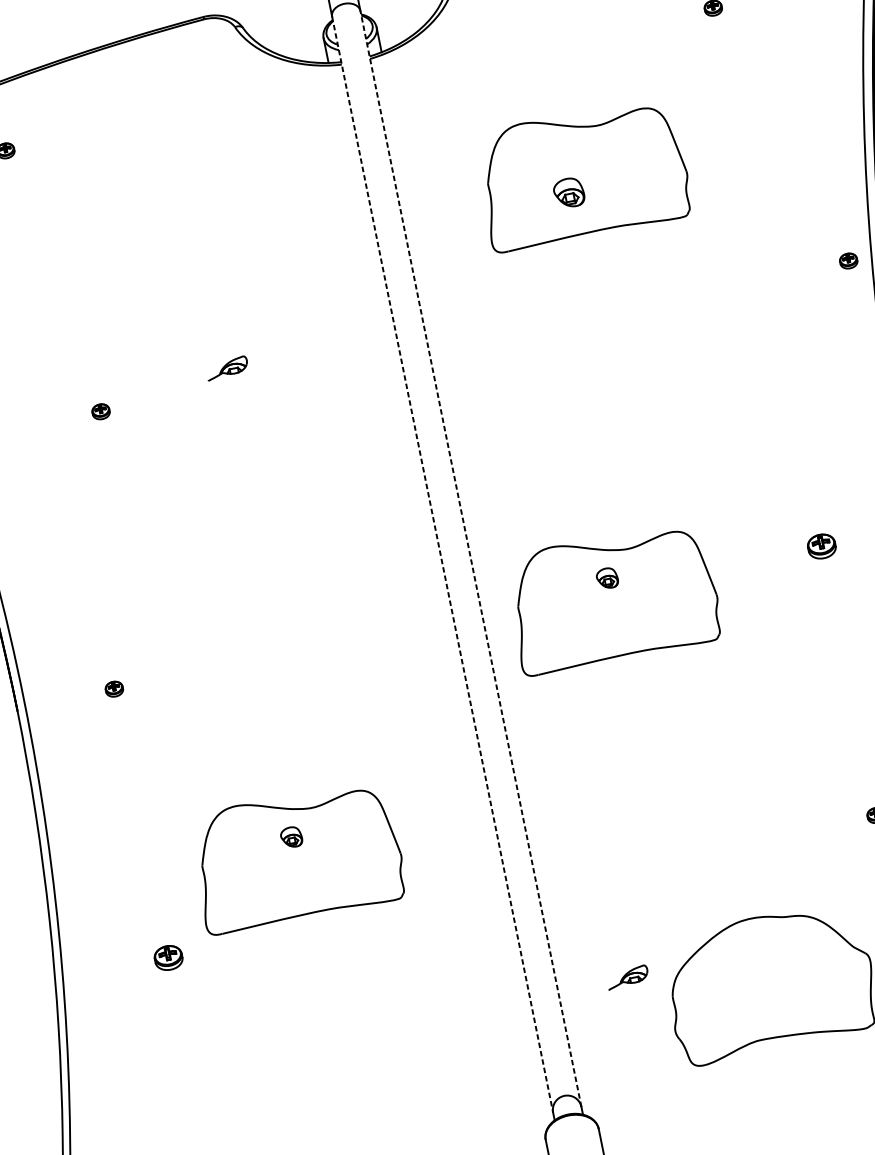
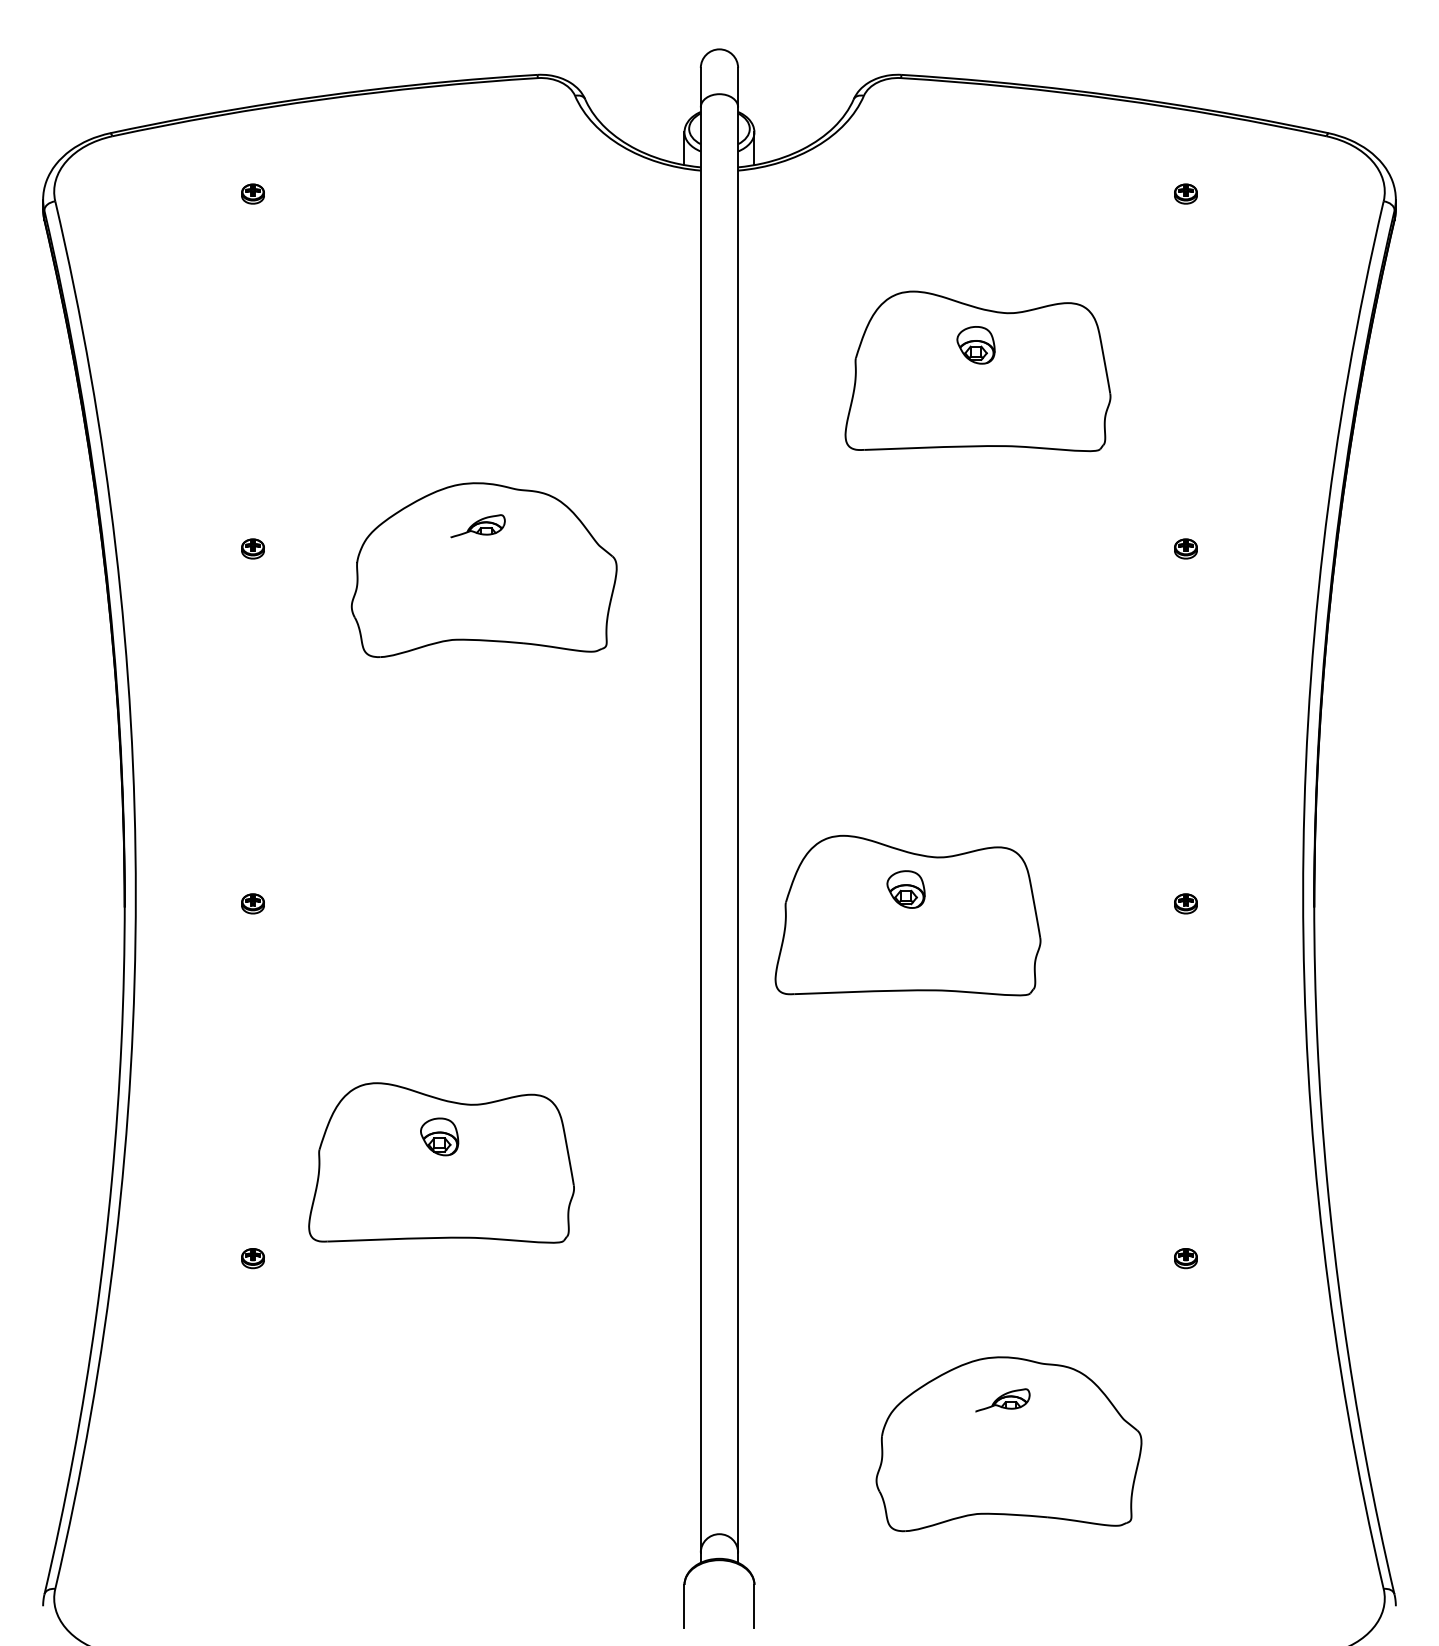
part: (568, 193) -> (975, 345), moved
part: (848, 260) -> (1185, 548), moved
part: (238, 400) -> (483, 569), added
part: (100, 411) -> (252, 548), moved
part: (821, 546) -> (1185, 903), size x0.62
line: (471, 558) -> (738, 829), dashed -> solid
line: (442, 564) -> (700, 829), dashed -> solid
part: (606, 578) -> (905, 889), size x1.43
part: (291, 837) -> (439, 1136), size x1.43
part: (168, 958) -> (252, 1258), size x0.62
part: (627, 977) -> (1002, 1400), moved

